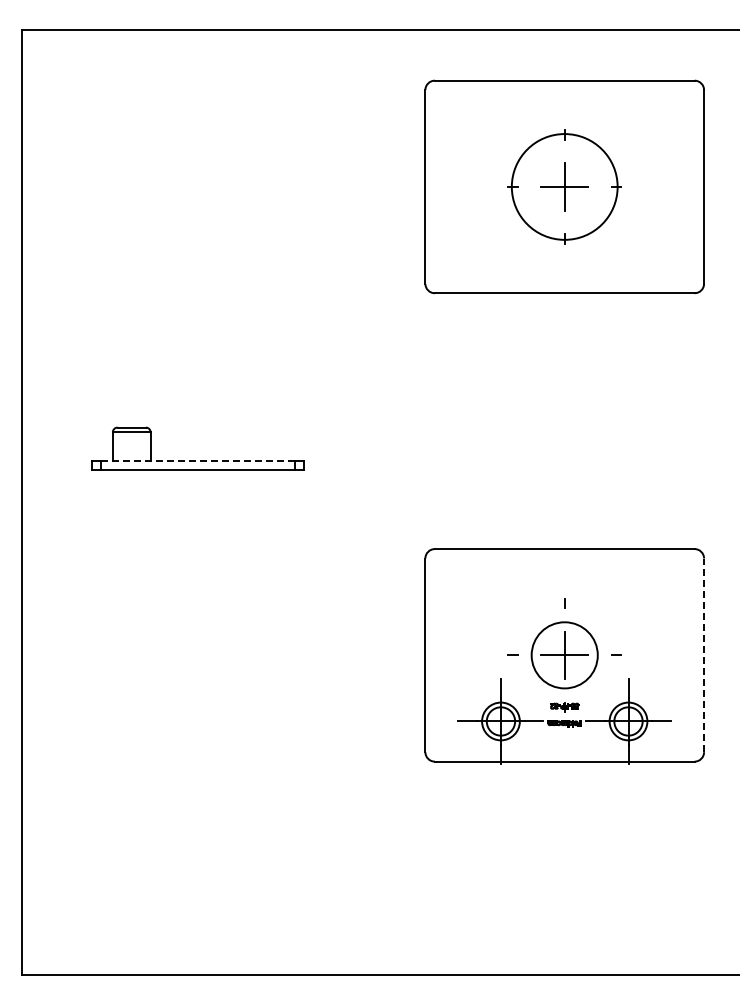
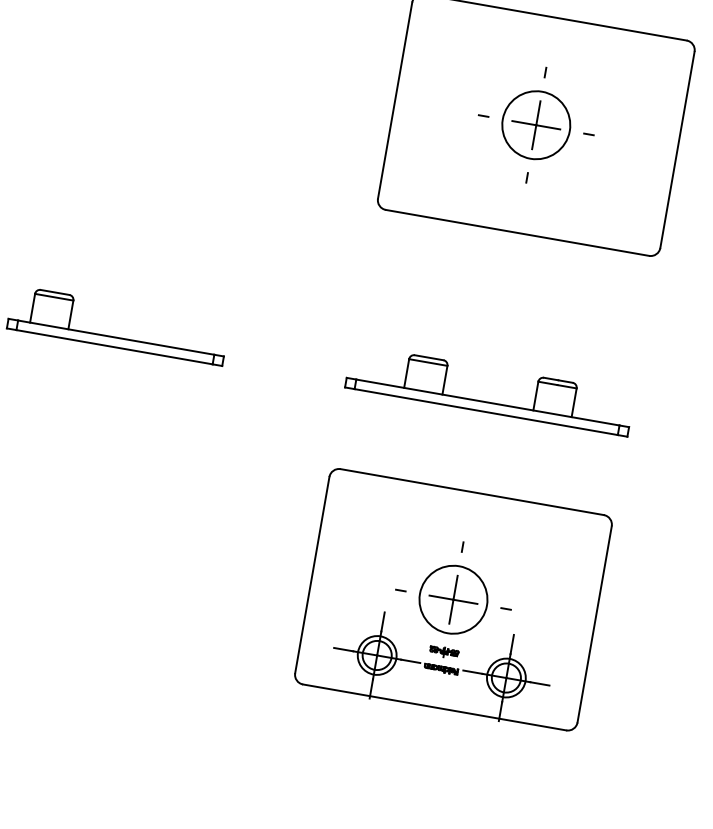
circle: (564, 186) -> (536, 124), size x0.62
line: (197, 460) -> (115, 337), dashed -> solid
part: (564, 460) -> (487, 402), added
line: (704, 655) -> (595, 624), dashed -> solid

